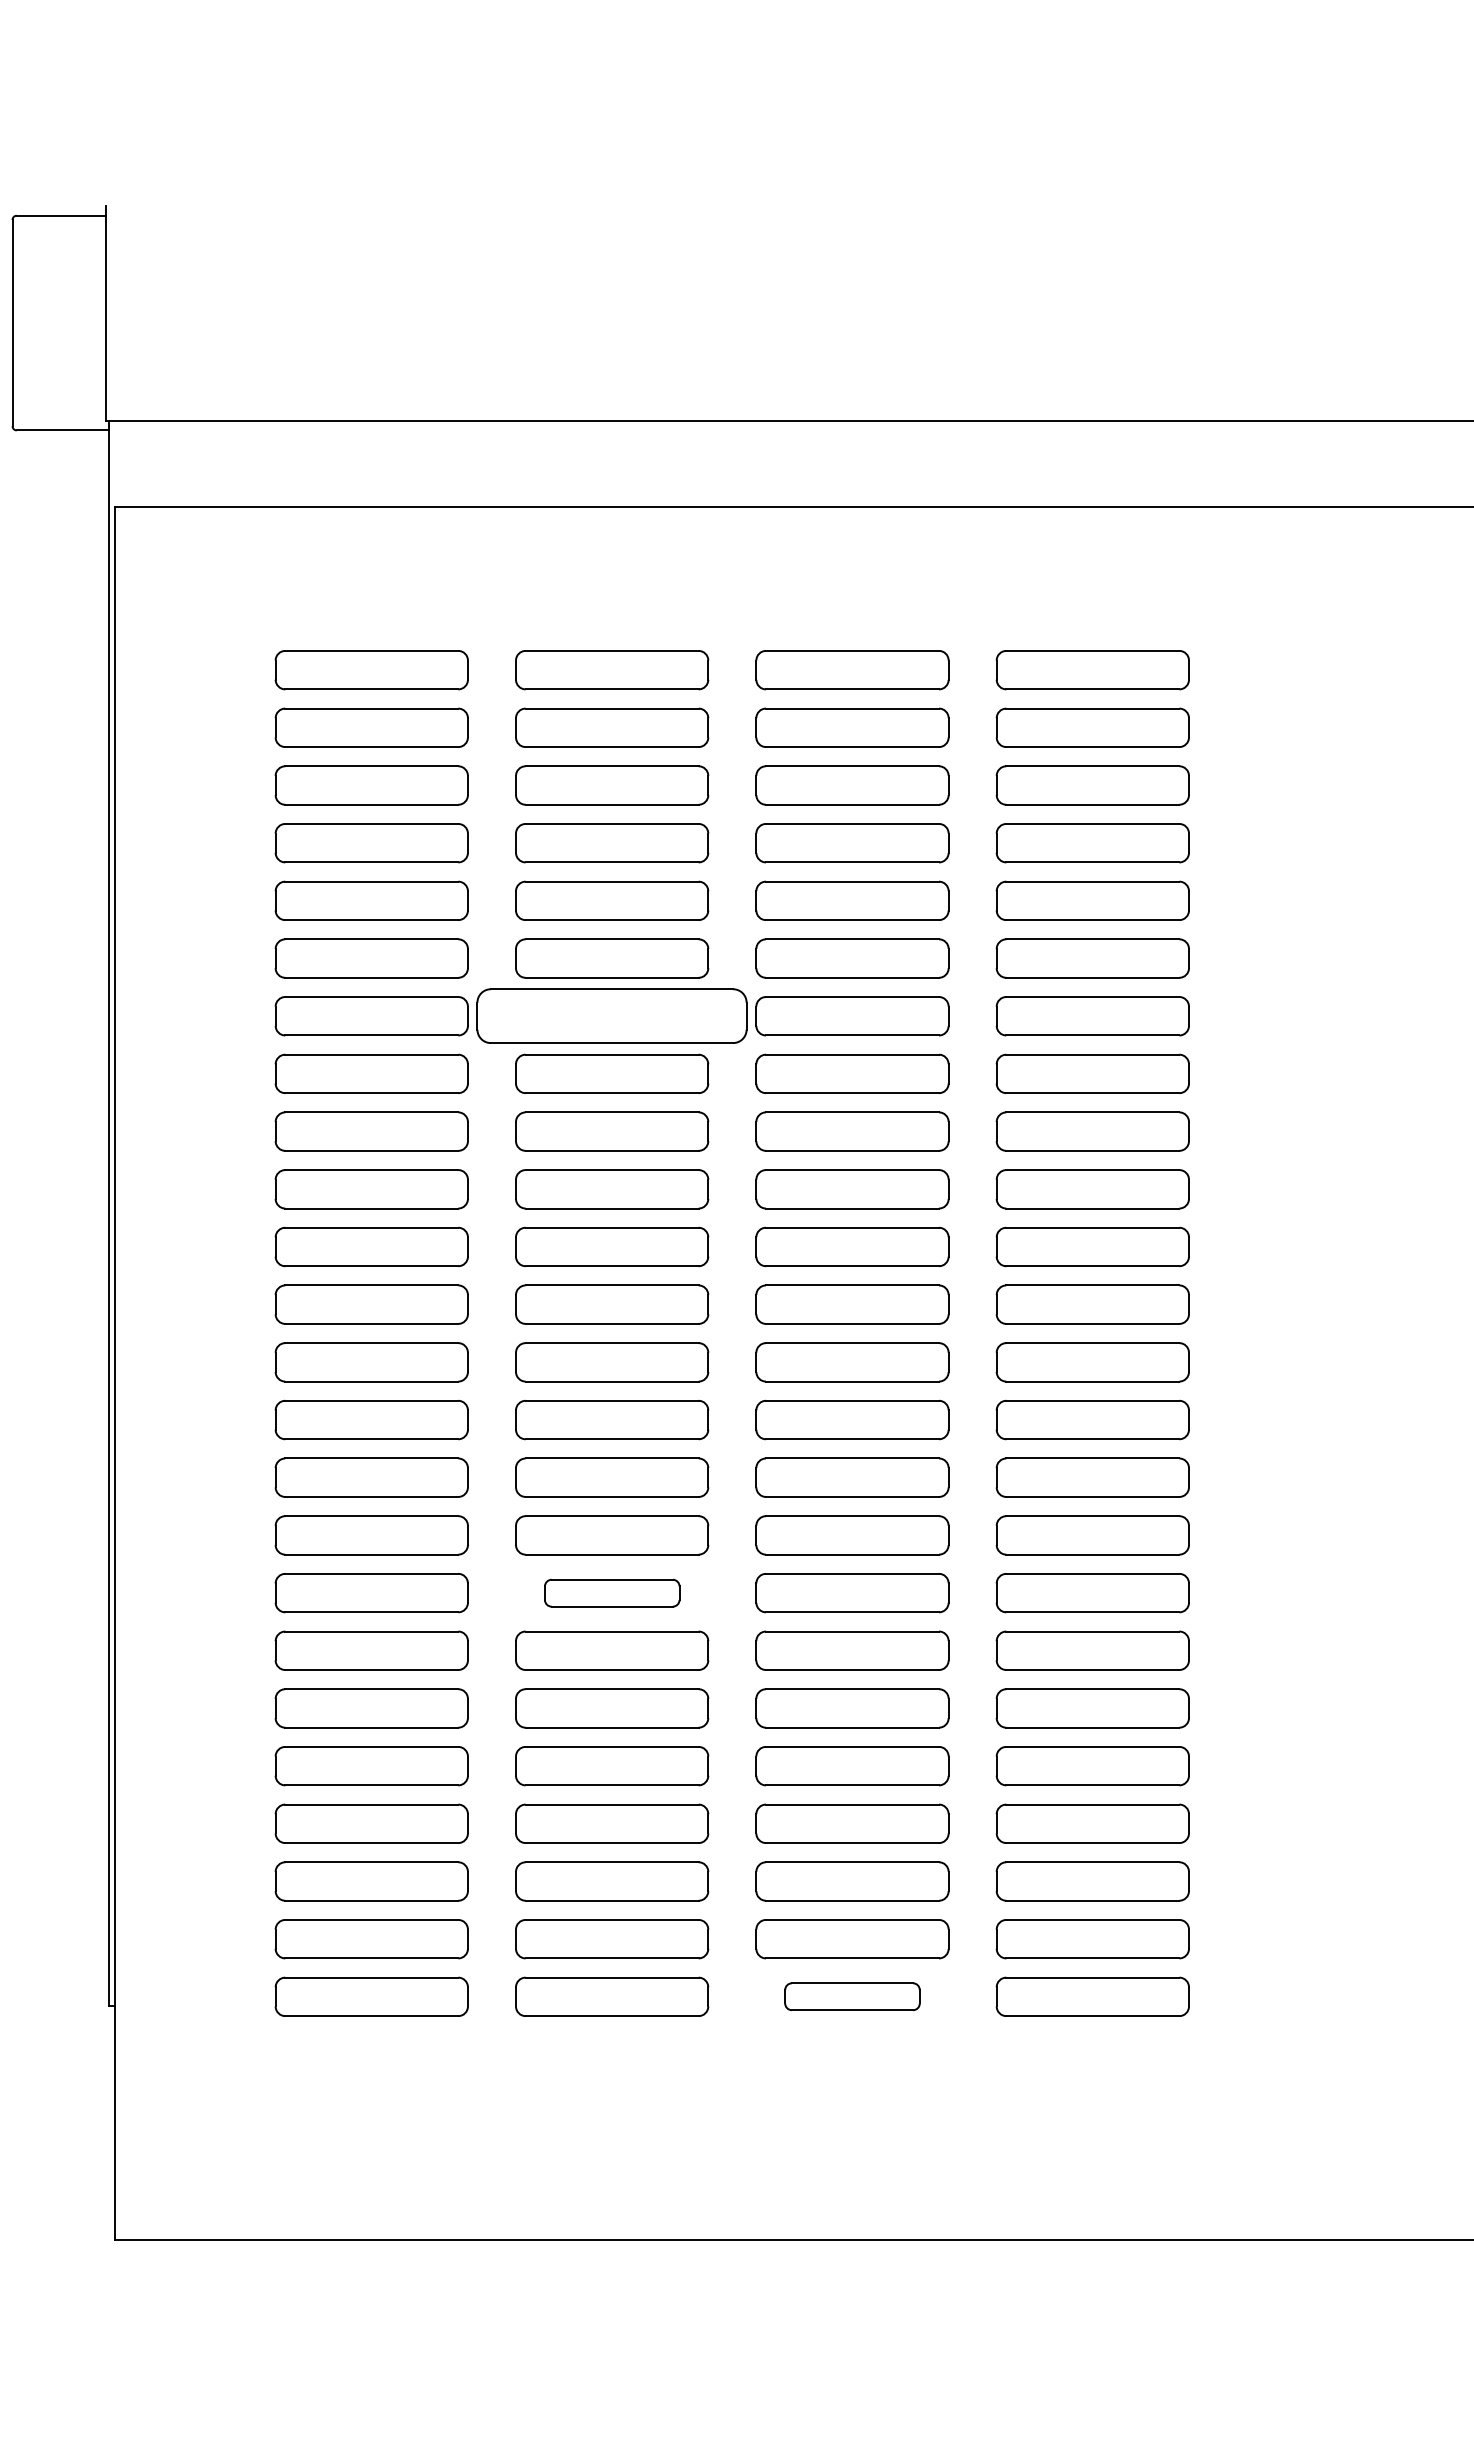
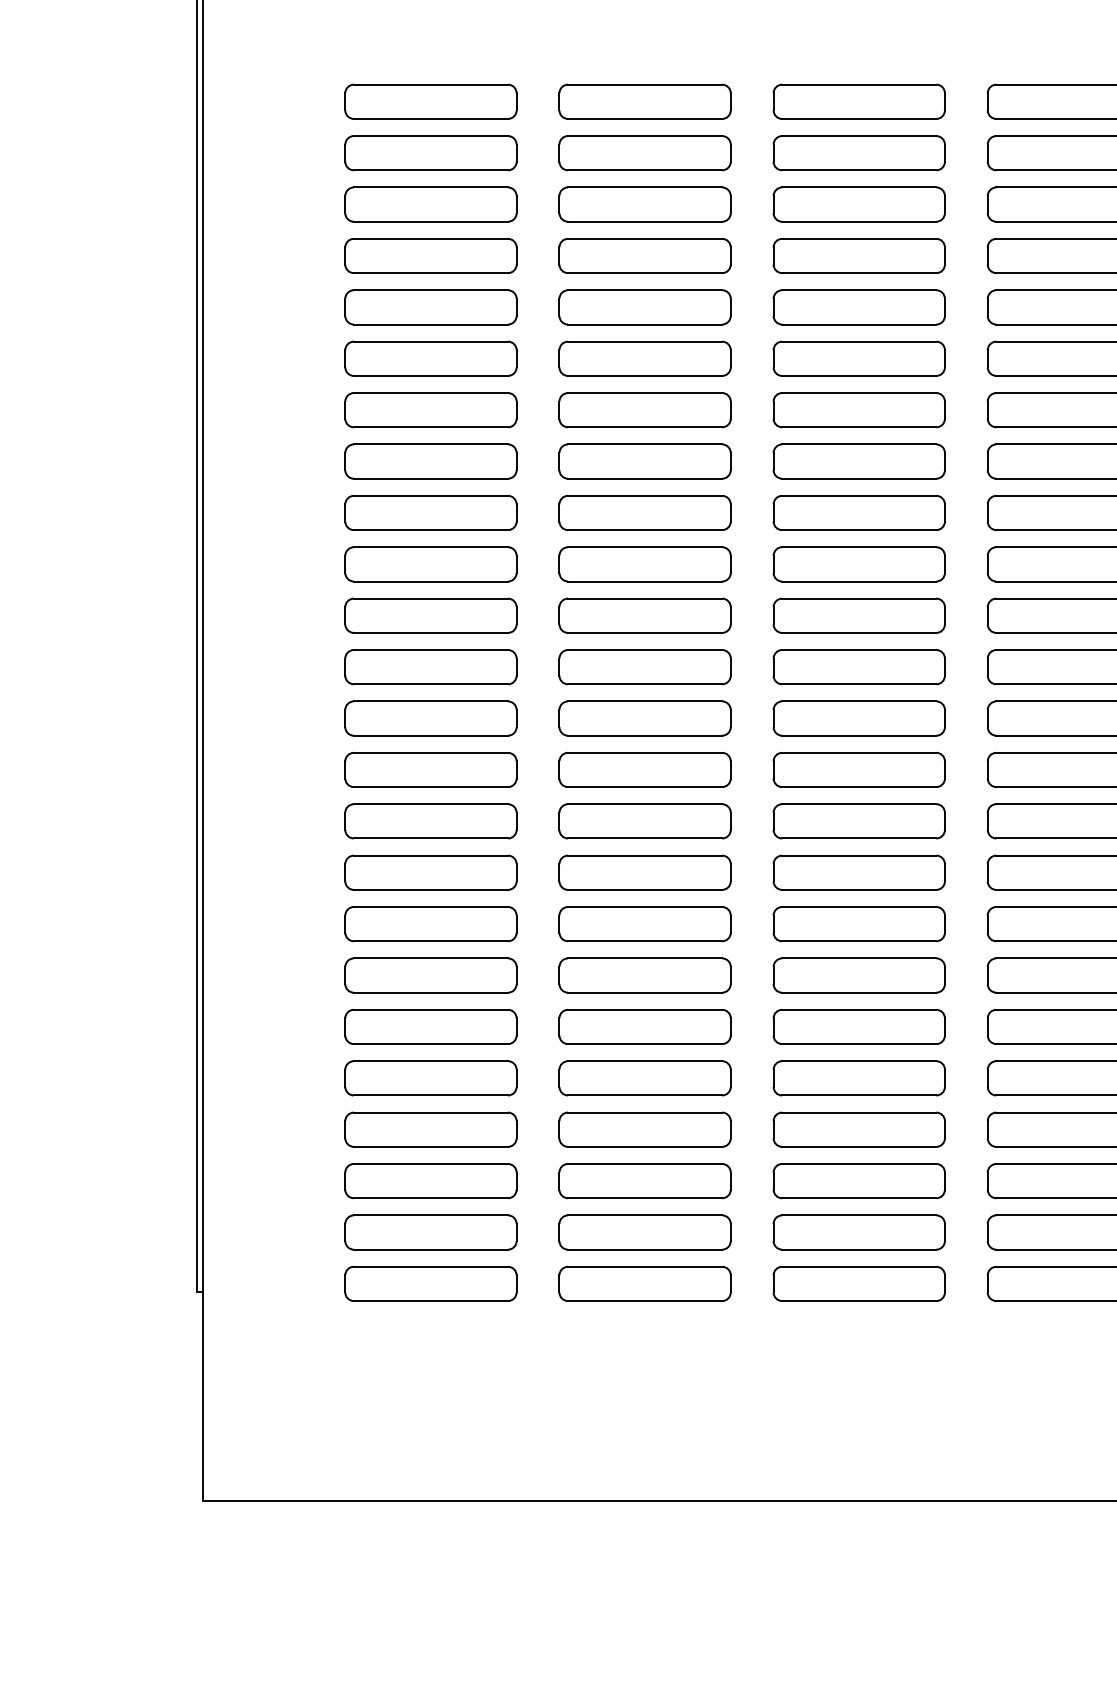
part: (612, 1016) -> (645, 410), size x0.71
part: (612, 1593) -> (645, 924), size x1.43
part: (852, 1996) -> (859, 1283), size x1.43

